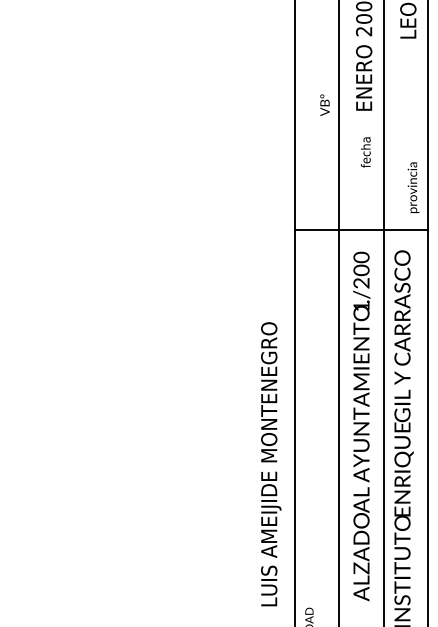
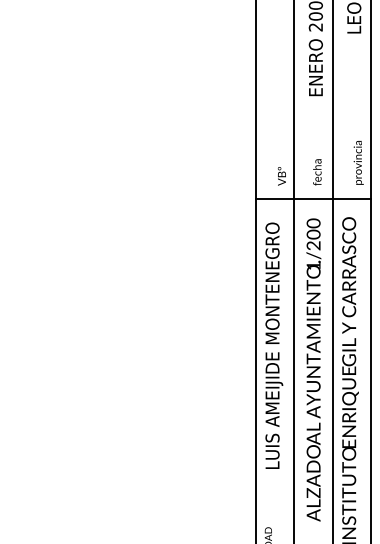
text: (324, 105) -> (281, 176), moved
text: (365, 152) -> (317, 172), moved
text: (271, 463) -> (274, 345), moved

